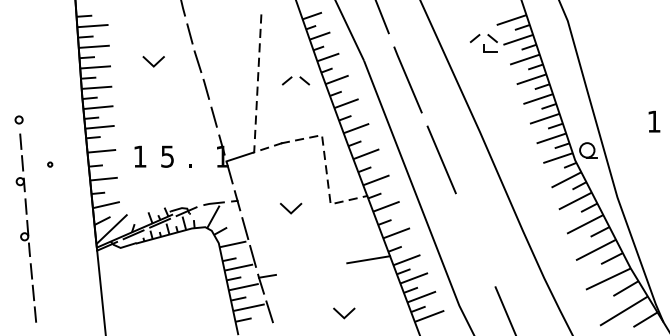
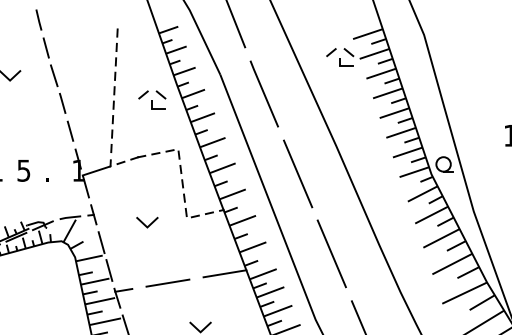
part: (302, 90) -> (158, 104), added
line: (475, 239) -> (331, 253), added
line: (311, 268) -> (167, 282), added

